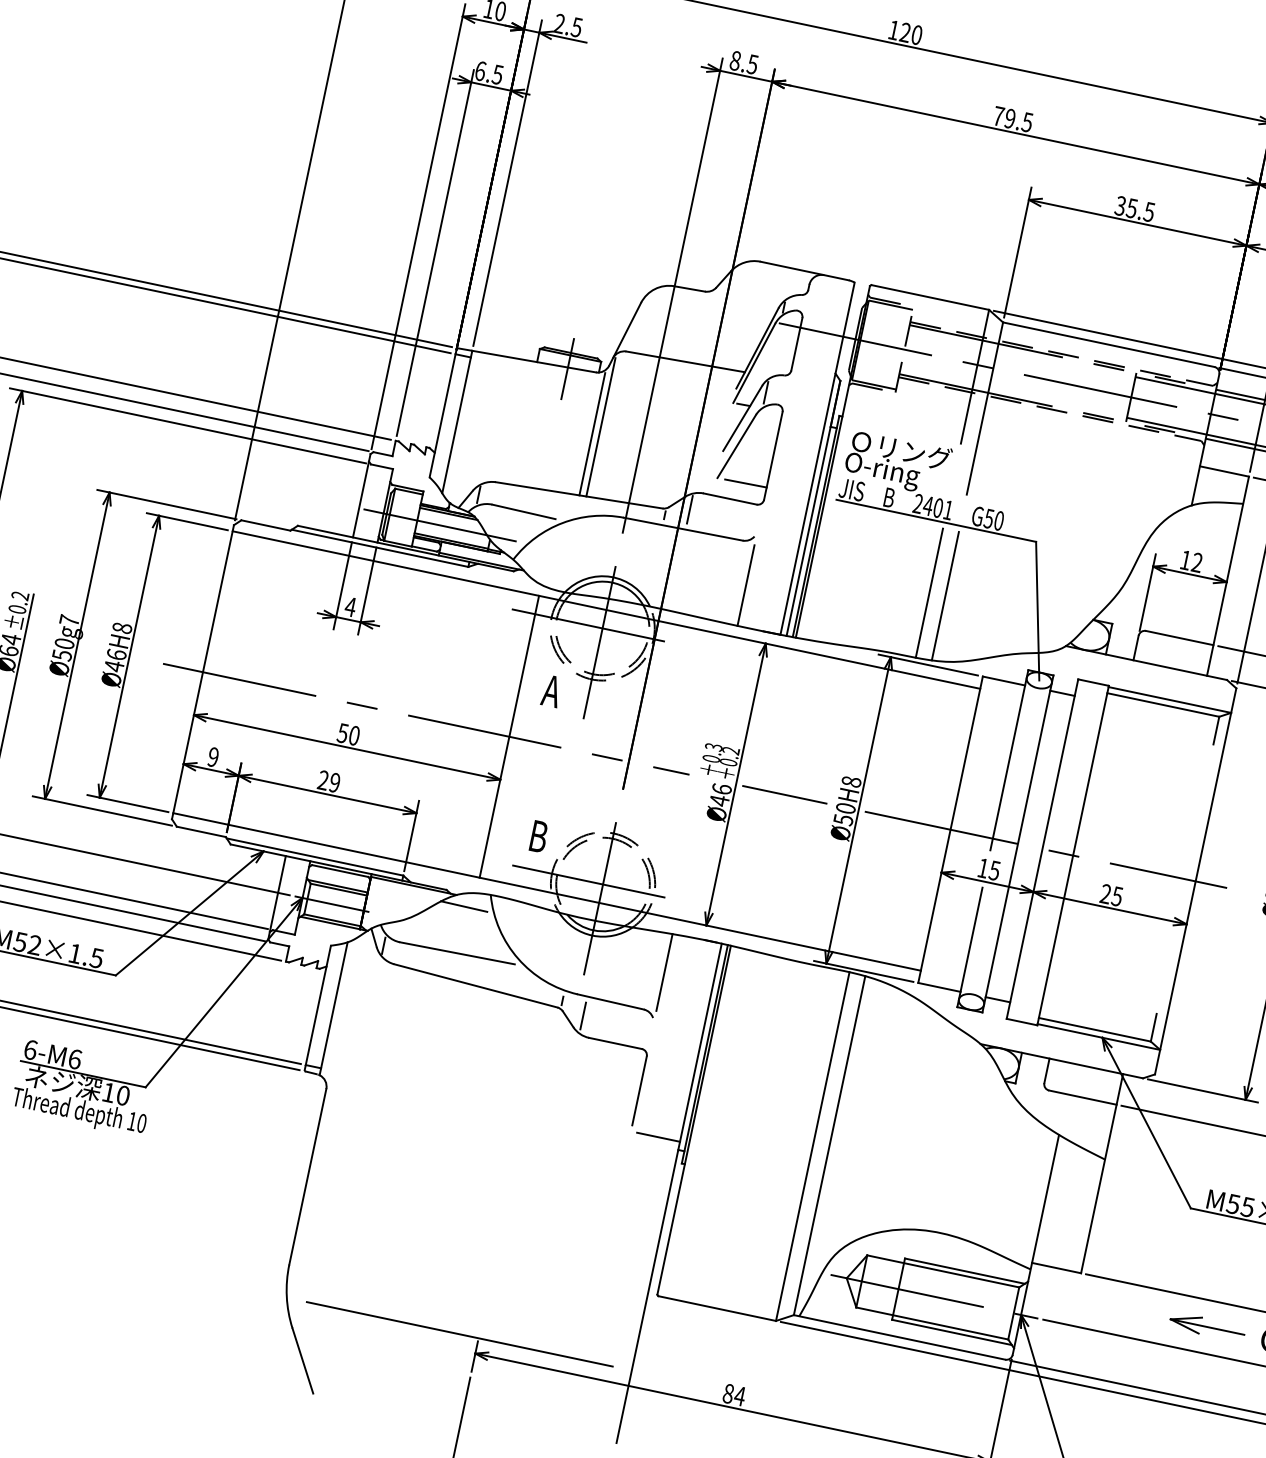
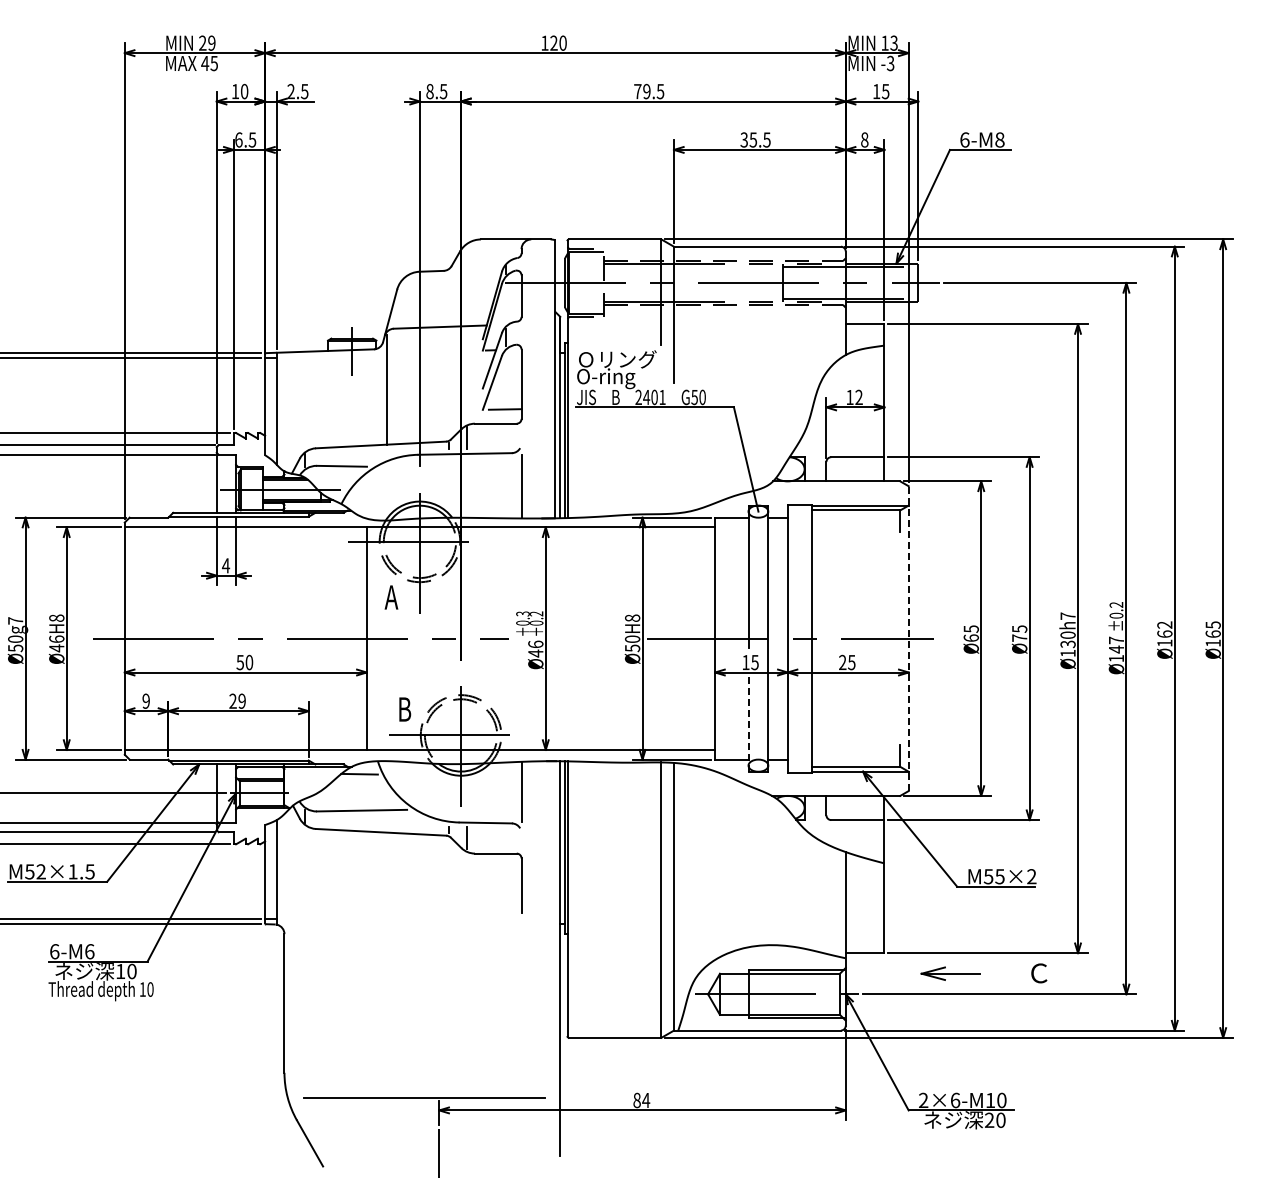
line: (592, 434) -> (381, 396), removed
line: (929, 593) -> (661, 463), removed
line: (946, 595) -> (674, 462), removed
line: (783, 794) -> (583, 638), removed
line: (1195, 881) -> (908, 638), solid -> dashed
line: (969, 947) -> (748, 724), solid -> dashed
line: (658, 1137) -> (543, 917), removed
part: (1207, 1326) -> (950, 973), moved

